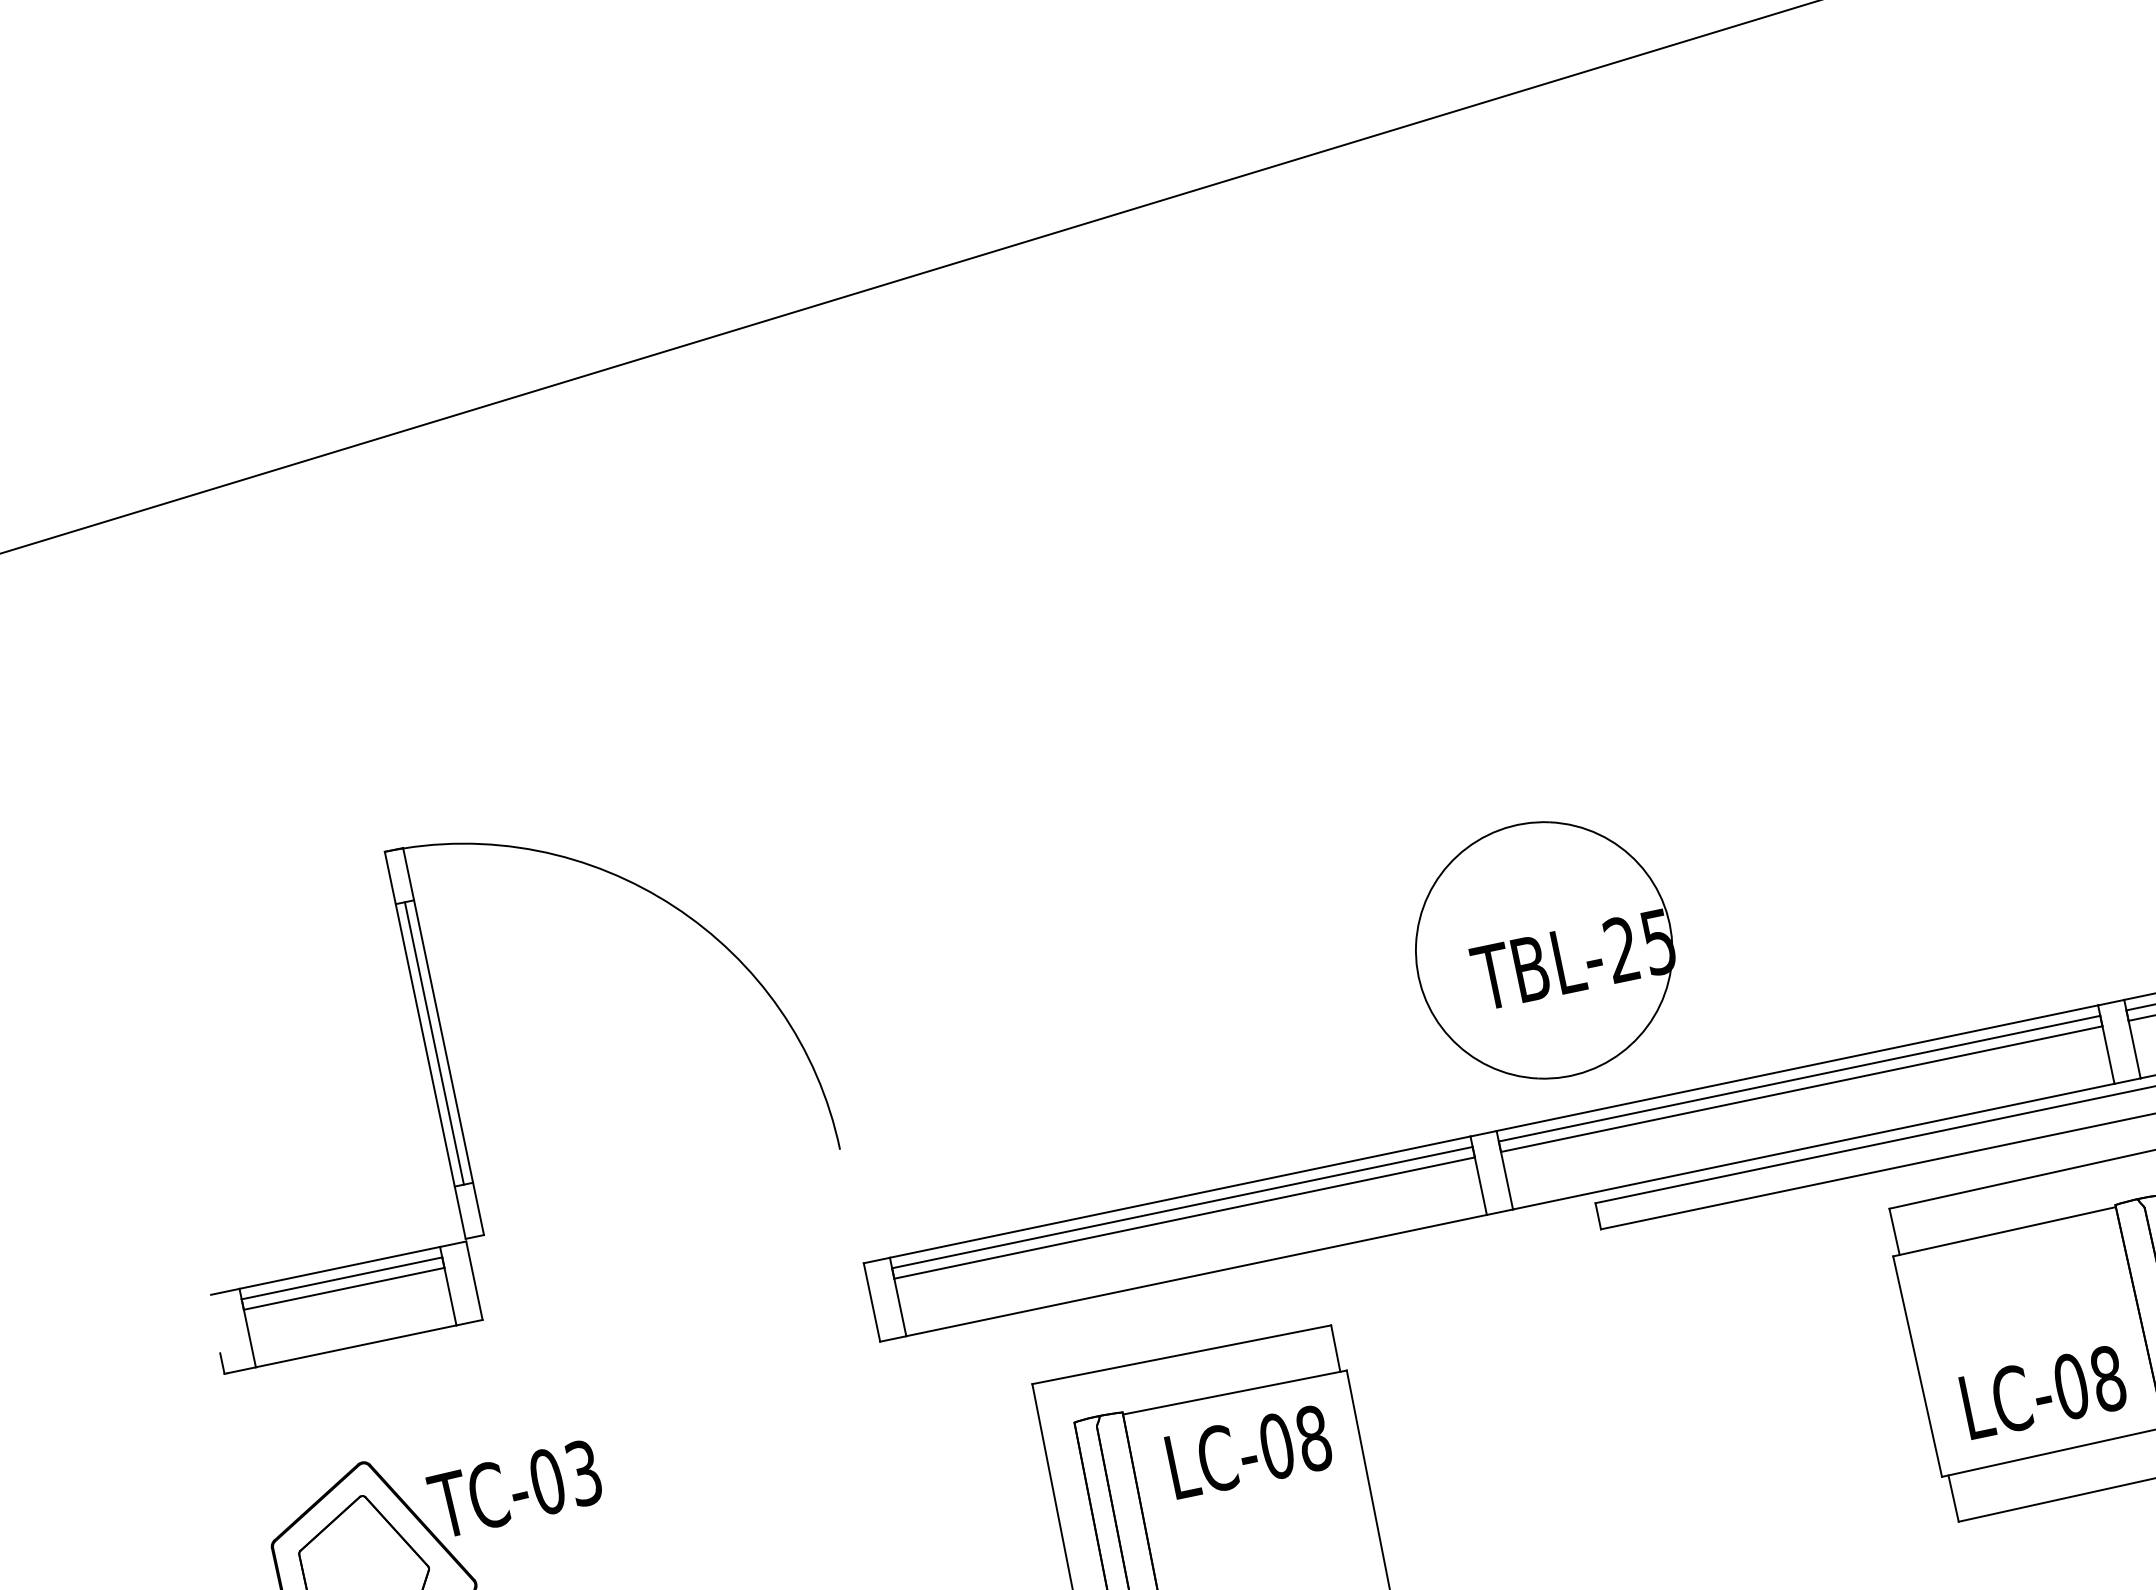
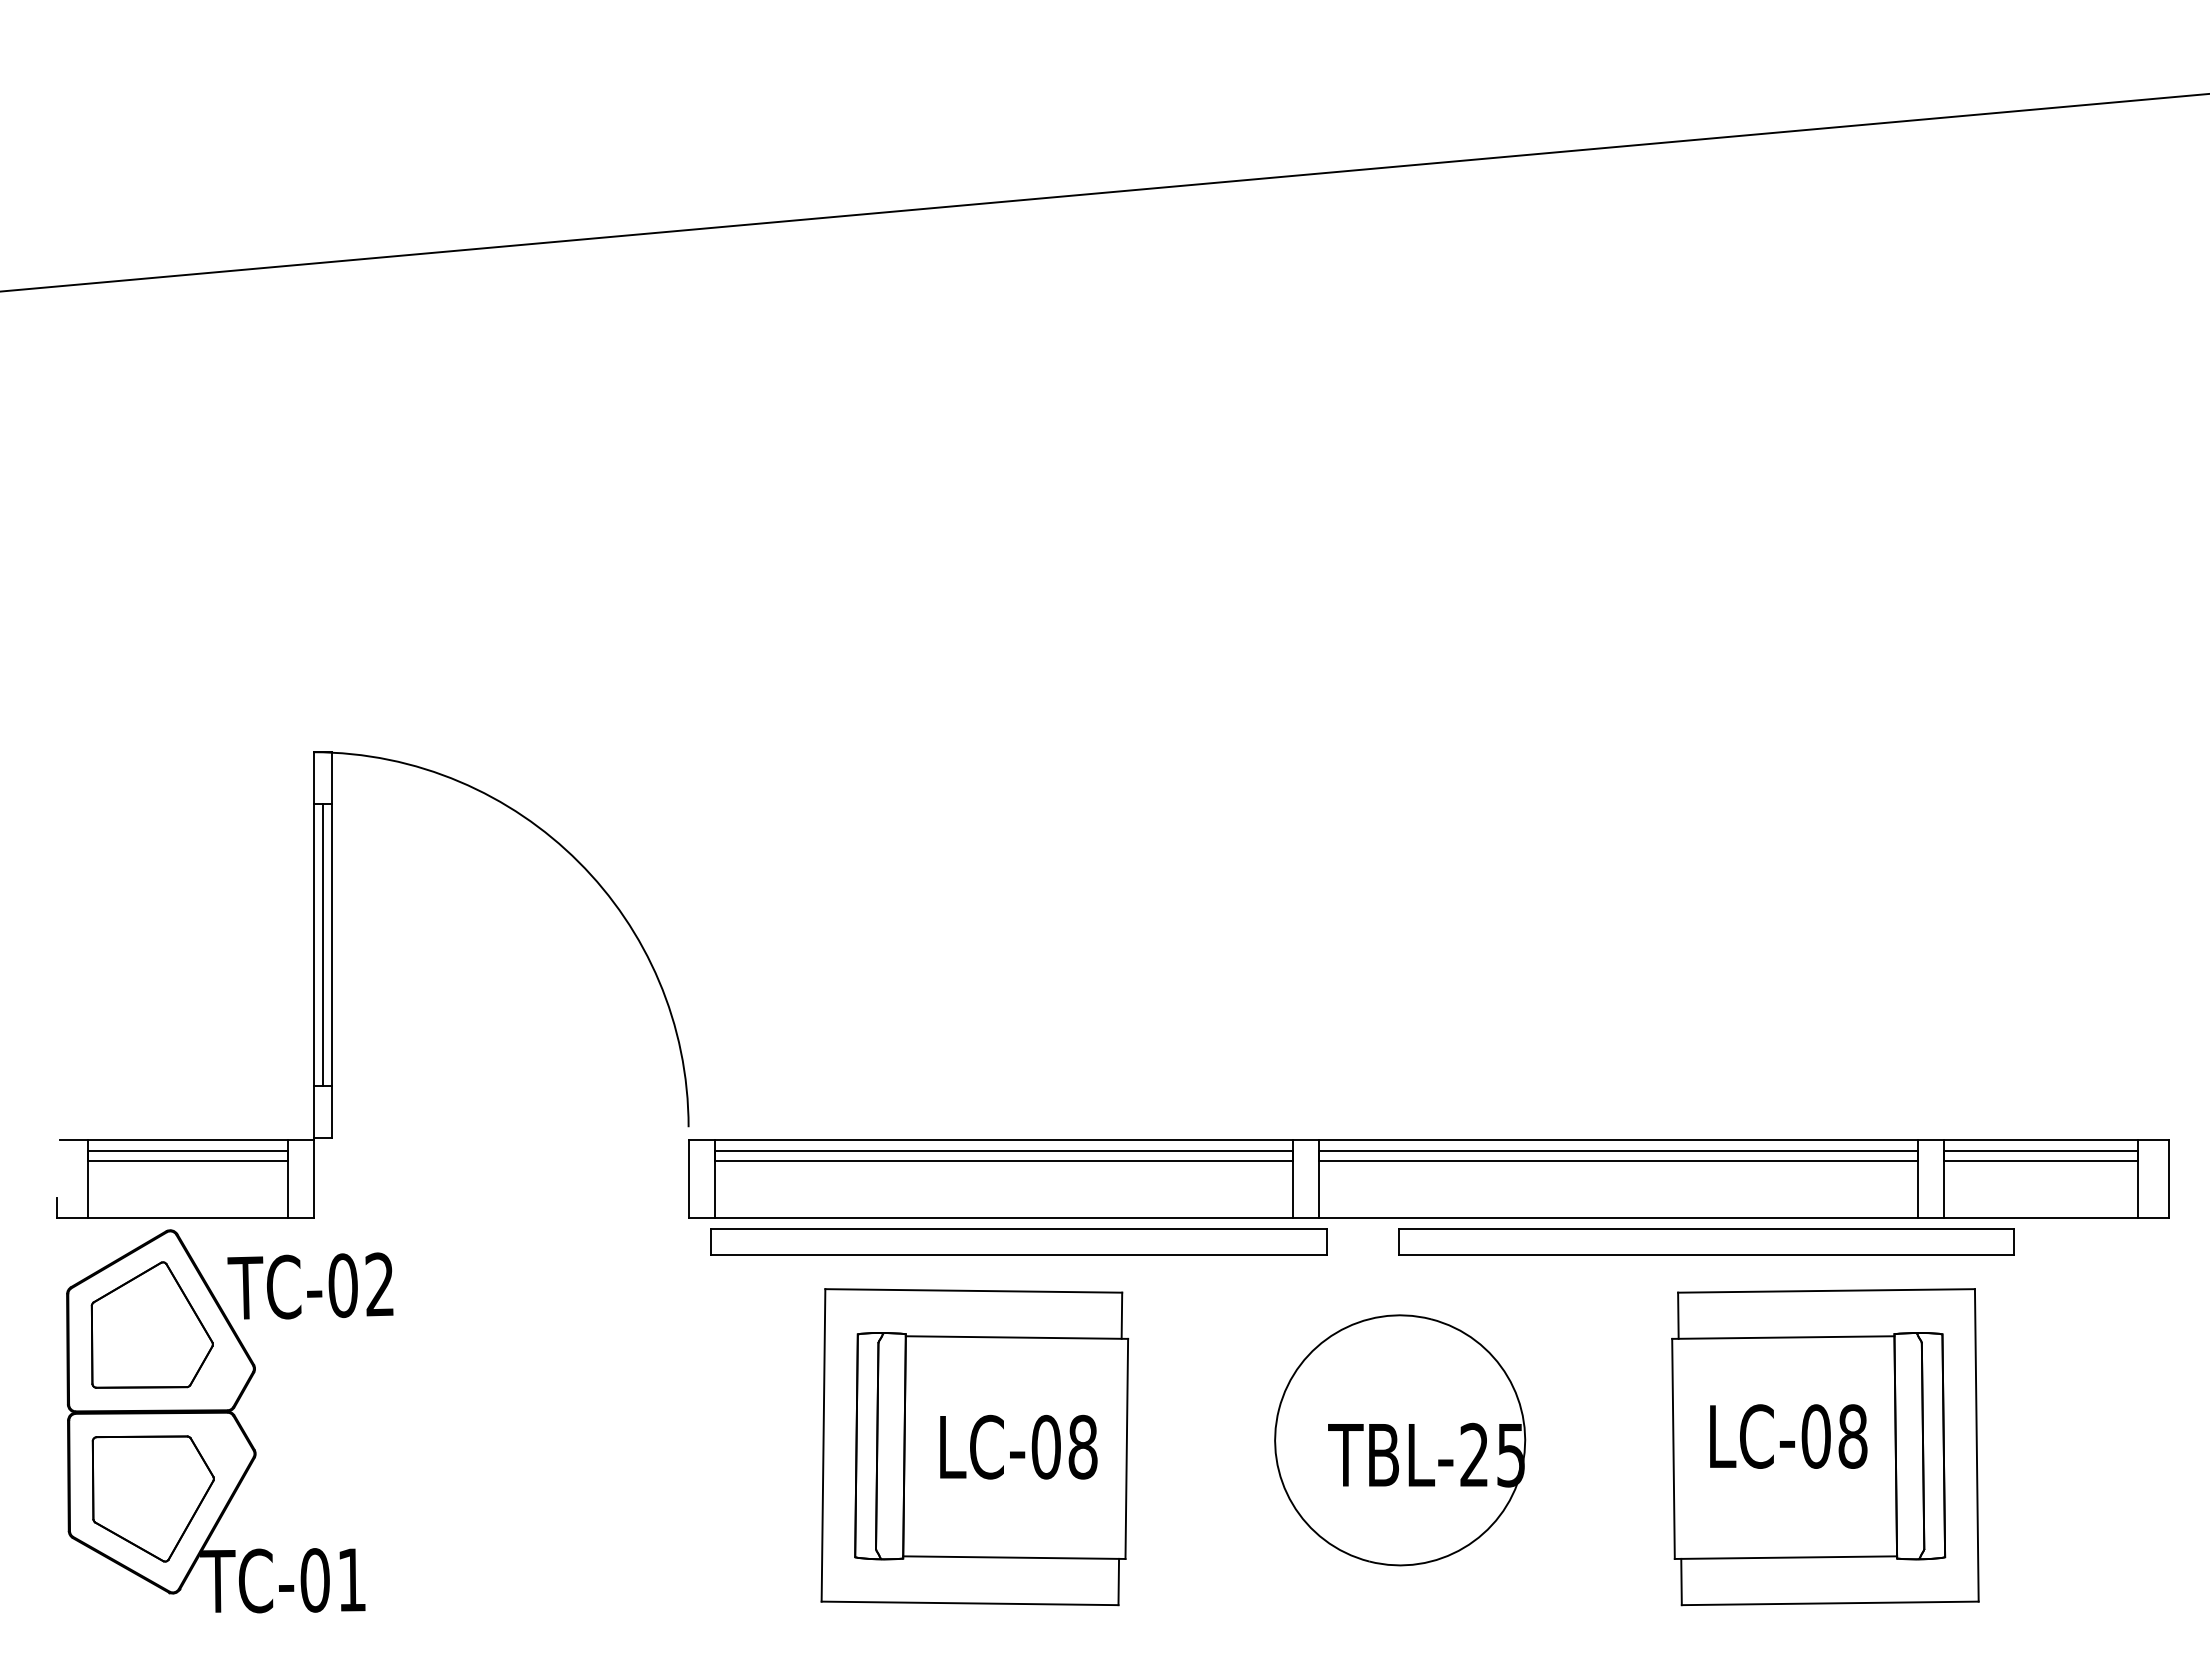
part: (1544, 950) -> (1400, 1440), moved
part: (452, 1081) -> (332, 984), moved
part: (1216, 1295) -> (1018, 1241), added
text: (2043, 1392) -> (1788, 1436), moved
text: (1248, 1451) -> (1018, 1446), moved
text: (583, 1472) -> (379, 1284), TC-03 -> TC-02

